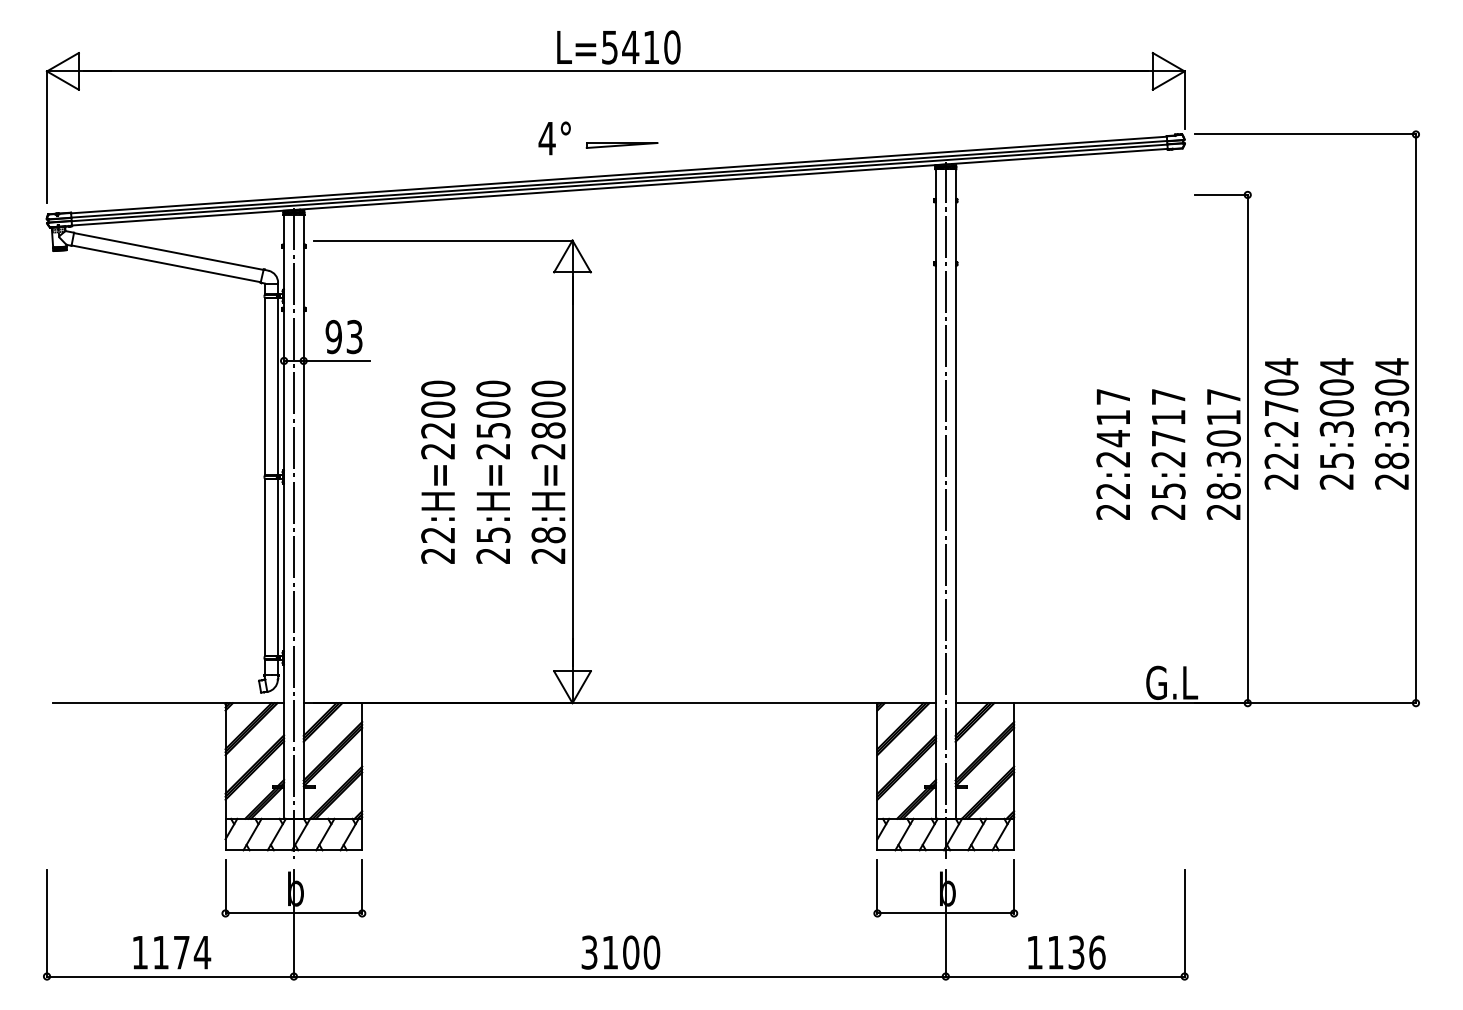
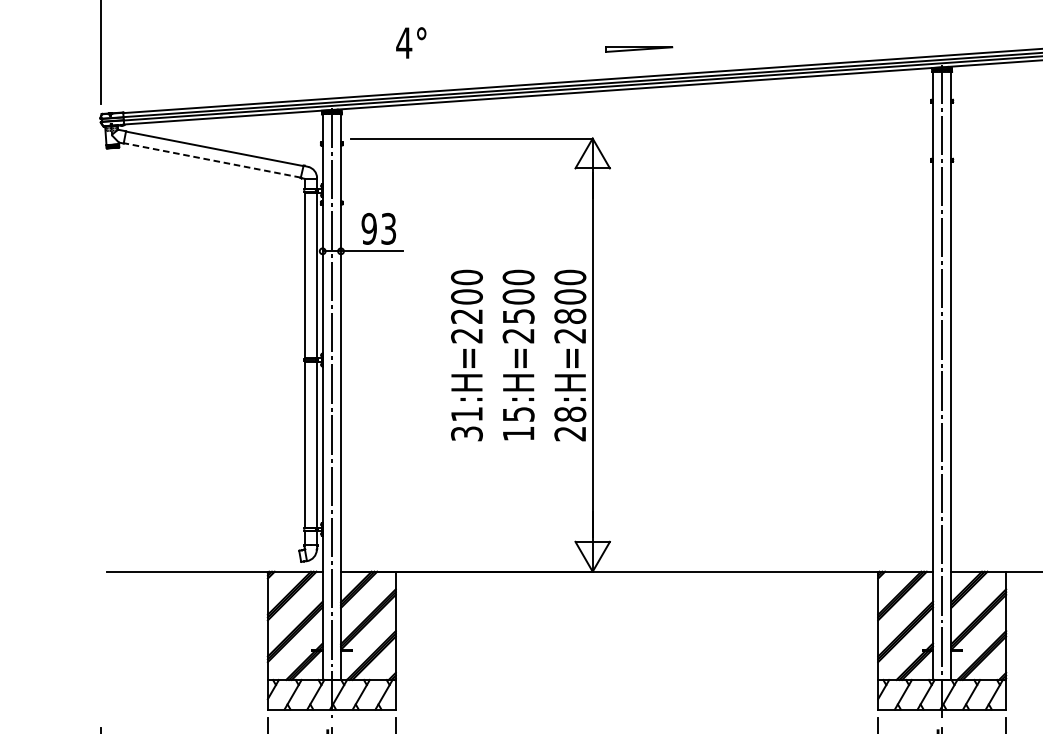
text: (554, 138) -> (411, 43), moved
line: (165, 263) -> (211, 160), solid -> dashed
text: (438, 545) -> (467, 424), 22:H=2200 -> 31:H=2200
text: (492, 555) -> (517, 433), 25:H=2500 -> 15:H=2500

